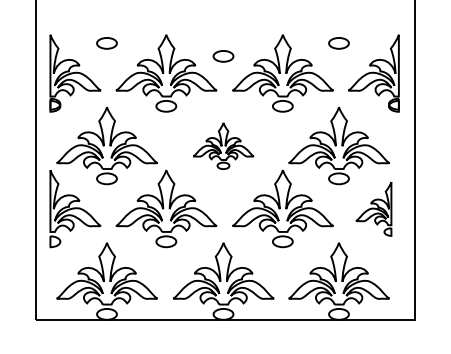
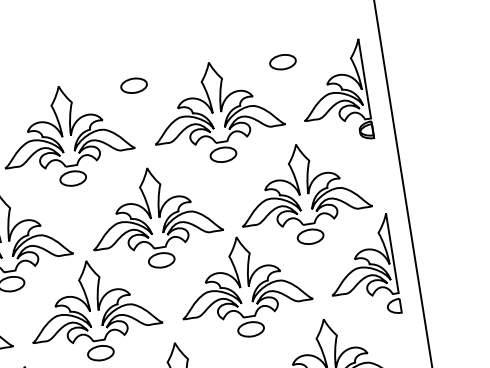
part: (223, 56) -> (134, 85), moved
part: (223, 146) -> (155, 218), size x1.67
part: (373, 209) -> (361, 269), size x1.43

